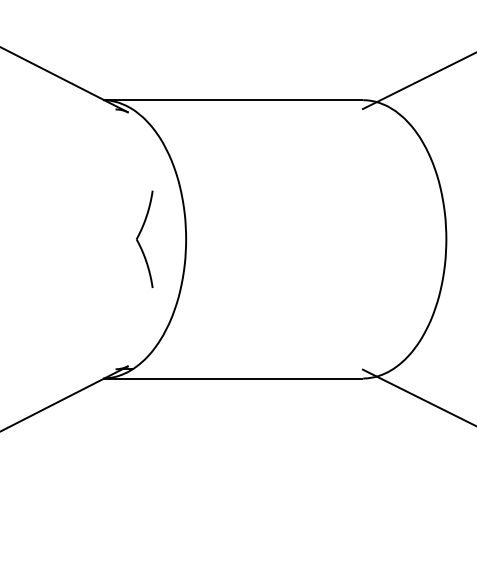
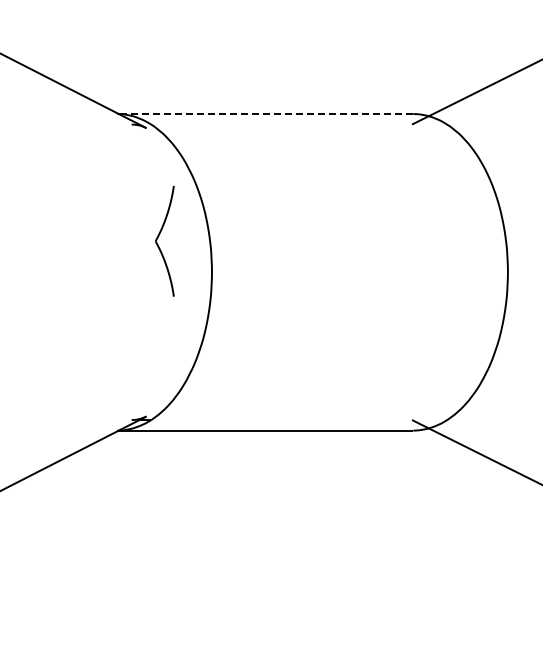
line: (233, 100) -> (265, 114), solid -> dashed
part: (139, 236) -> (158, 238), moved

